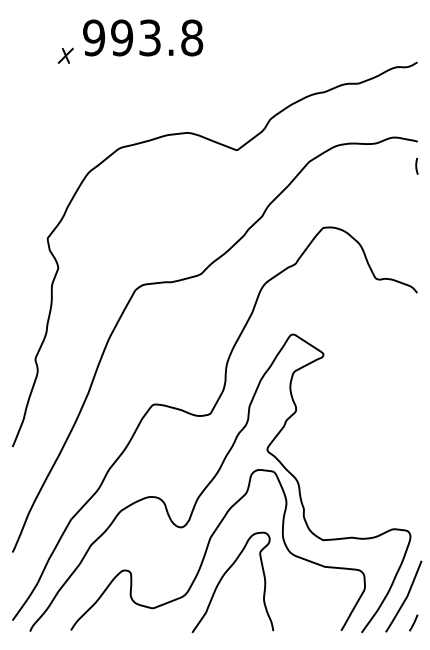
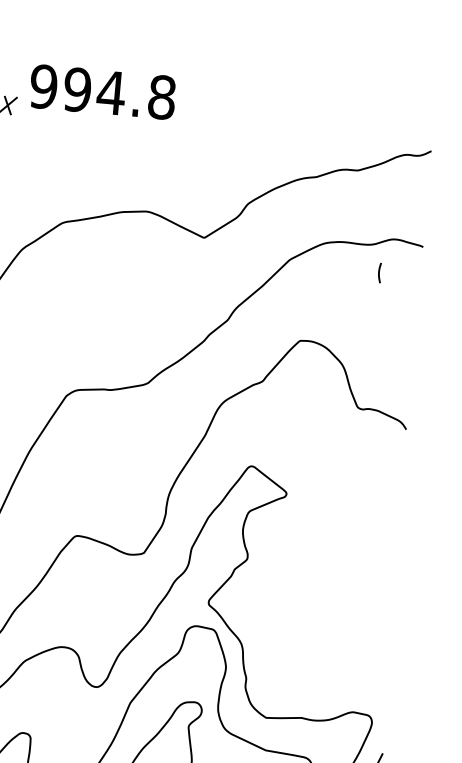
text: (149, 37) -> (110, 92), 993.8 -> 994.8
line: (416, 165) -> (379, 272), moved

